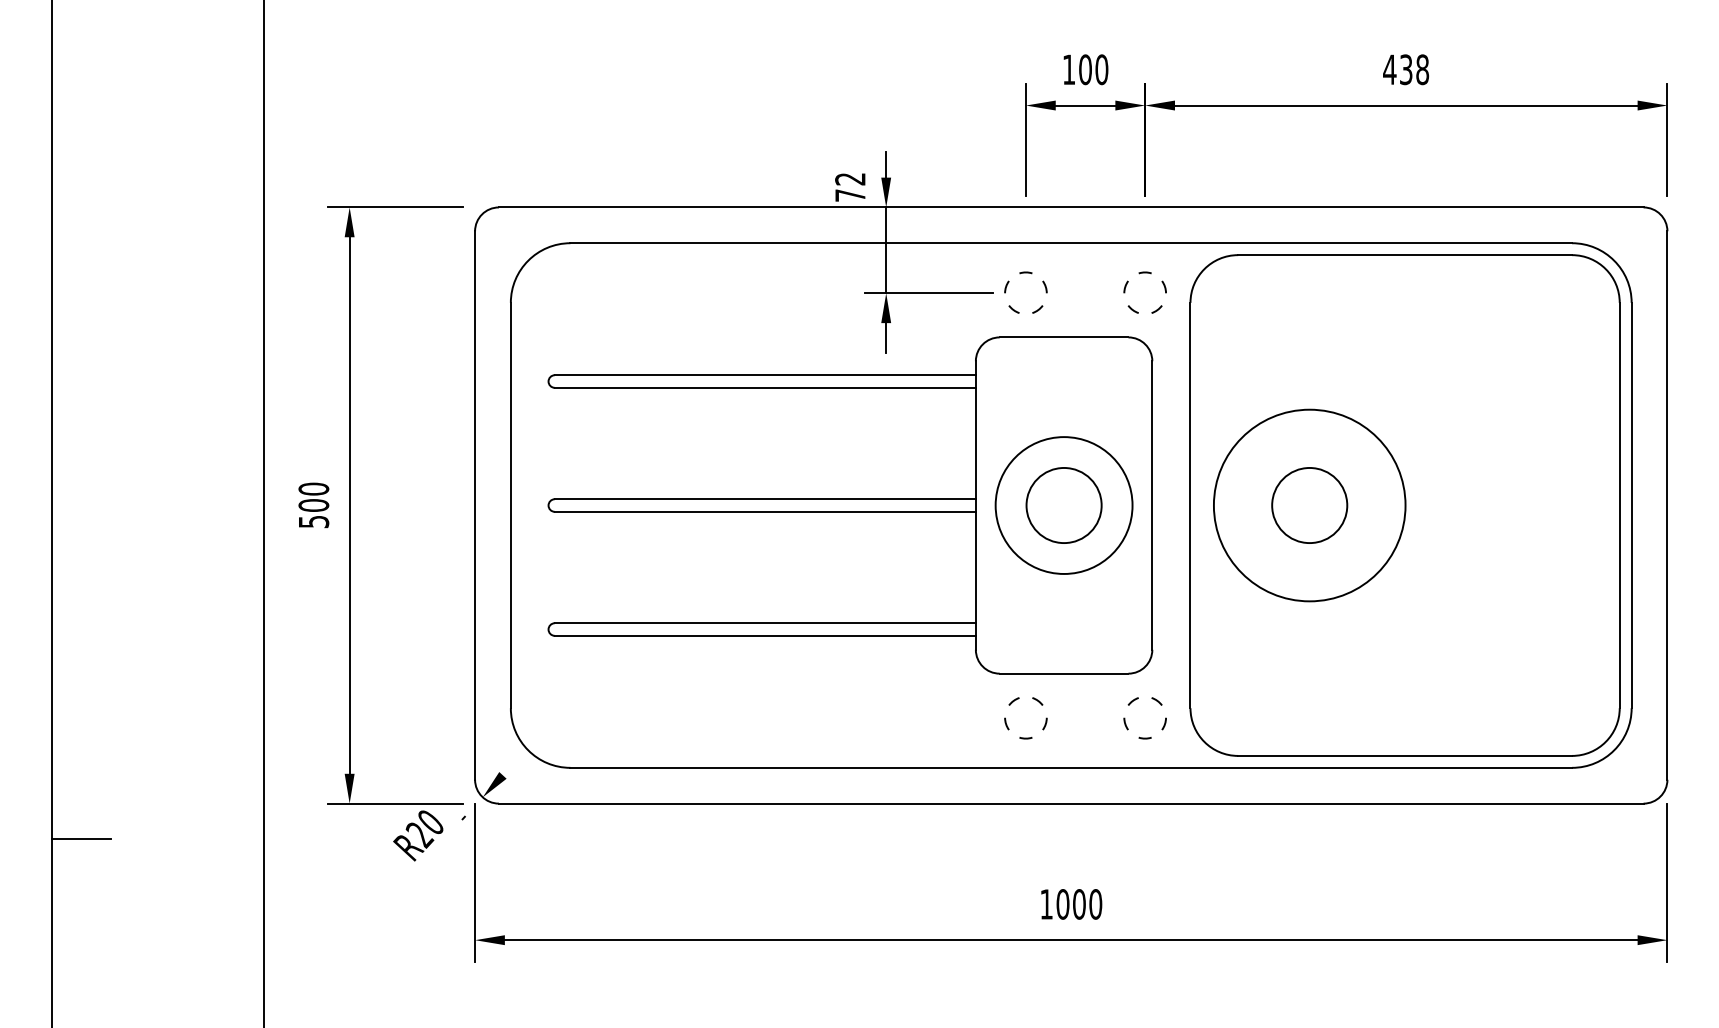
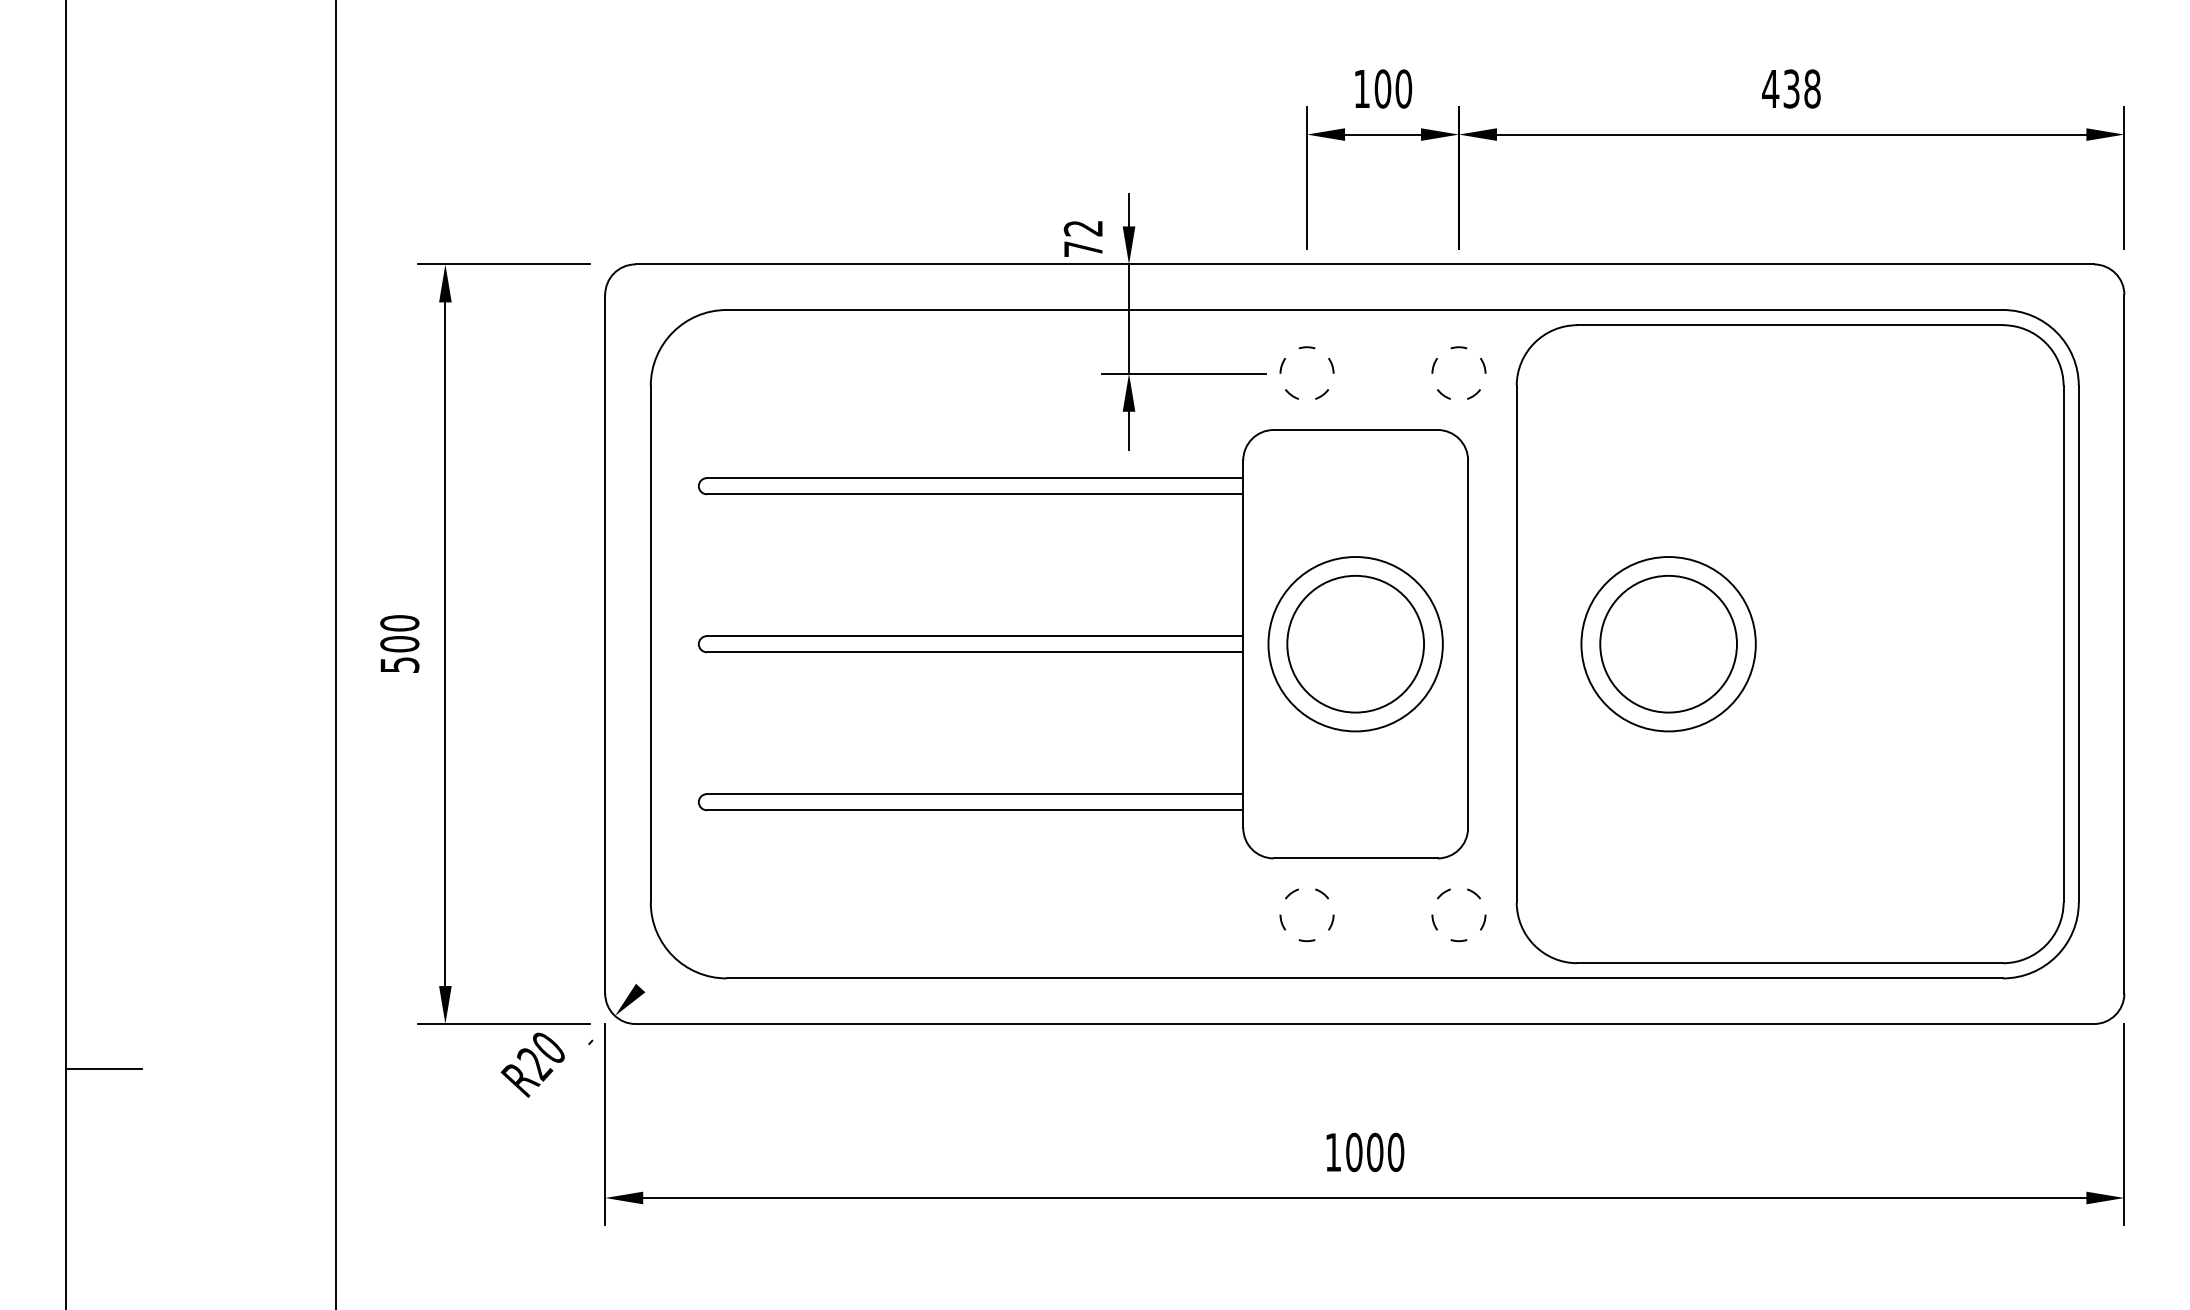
circle: (1063, 505) -> (1354, 644), size x1.43
circle: (1309, 505) -> (1668, 644), size x0.71
circle: (1309, 505) -> (1668, 644), size x1.43

